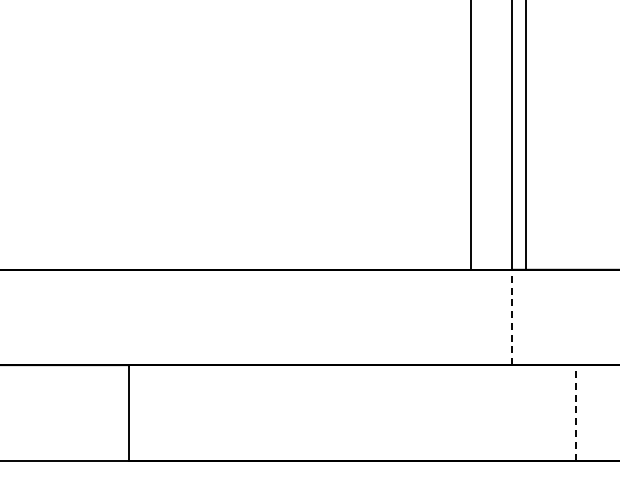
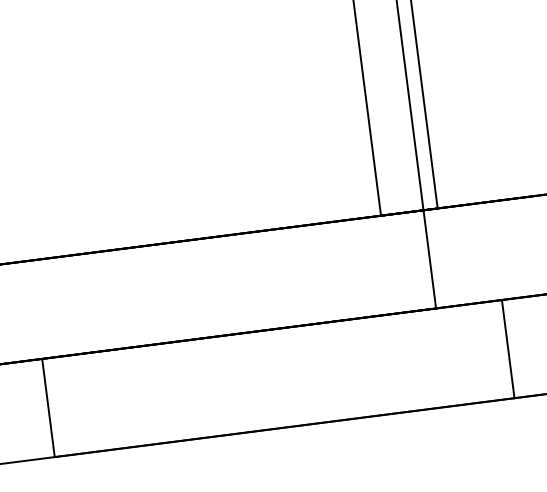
line: (511, 317) -> (429, 259), dashed -> solid
line: (575, 412) -> (507, 348), dashed -> solid

